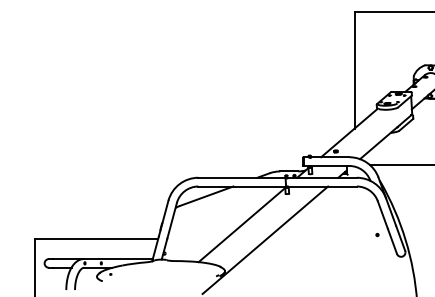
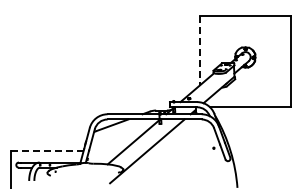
line: (354, 70) -> (200, 50), solid -> dashed
line: (95, 238) -> (46, 150), solid -> dashed

